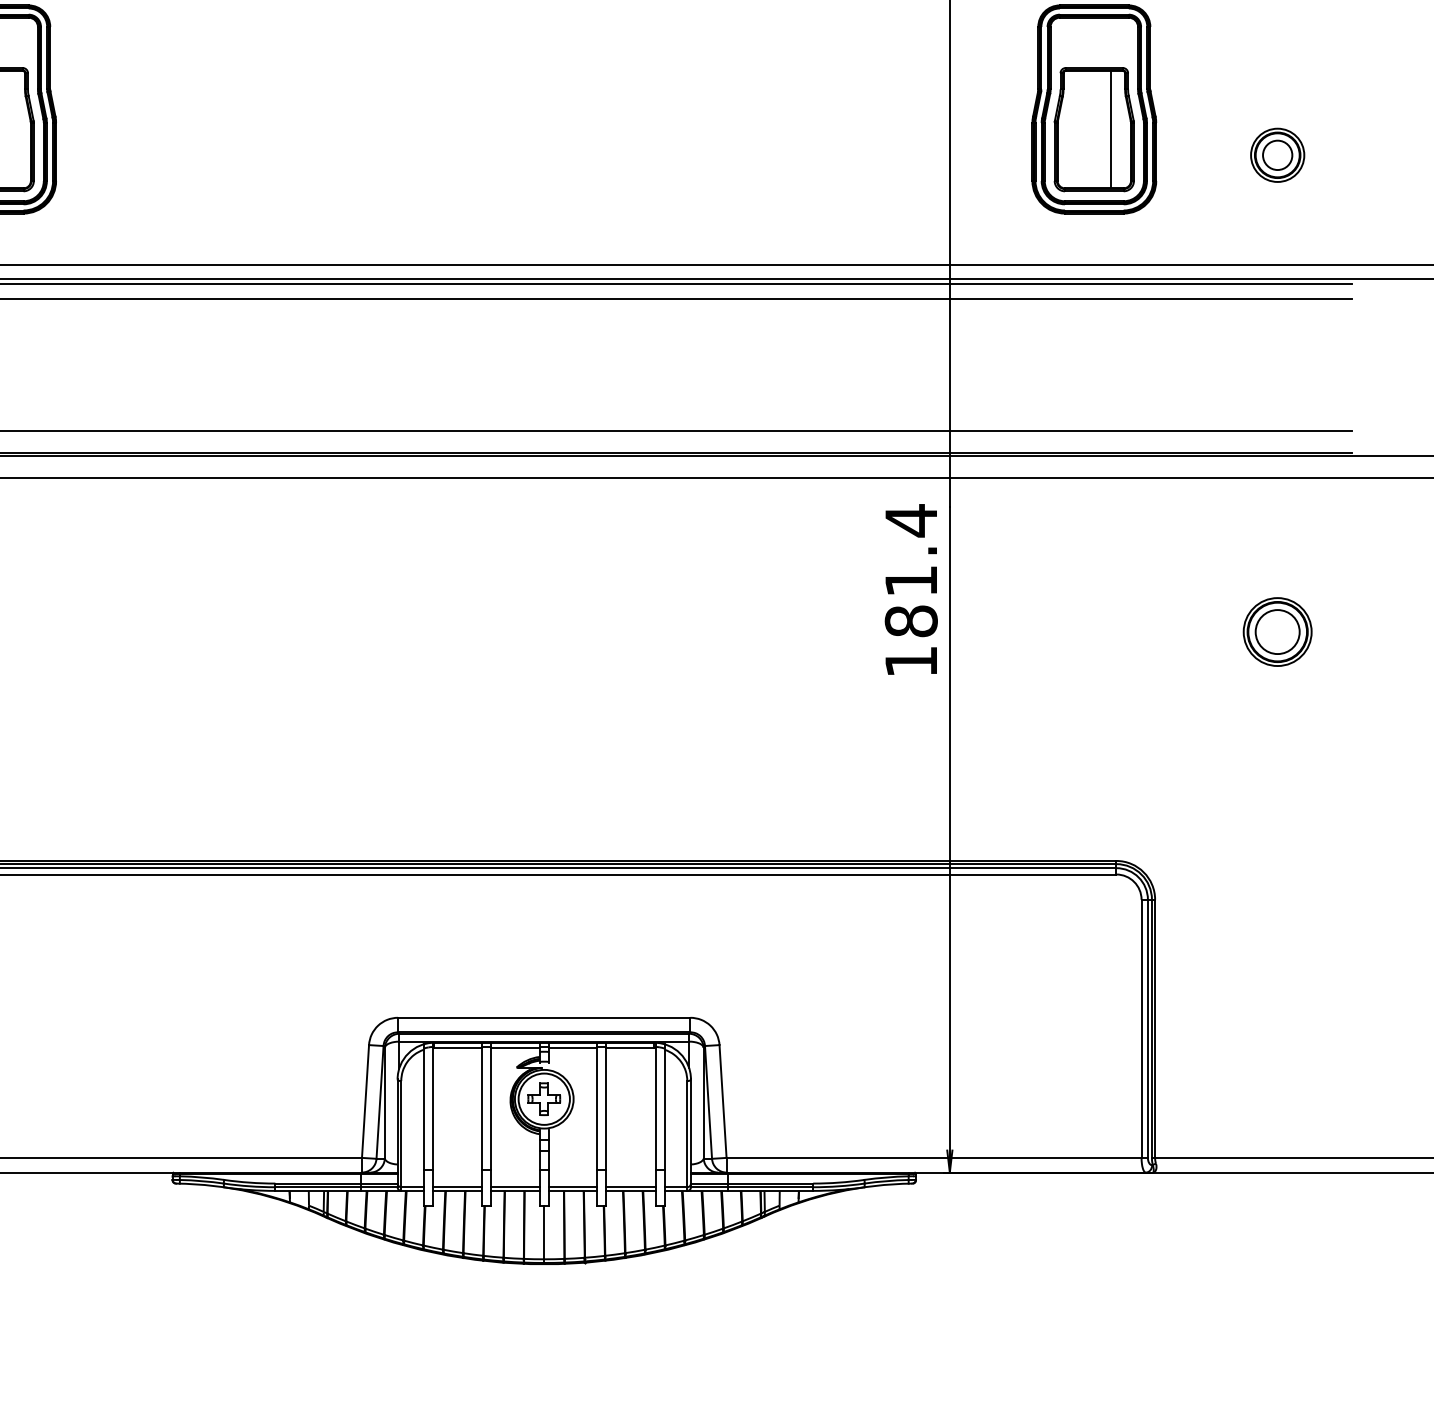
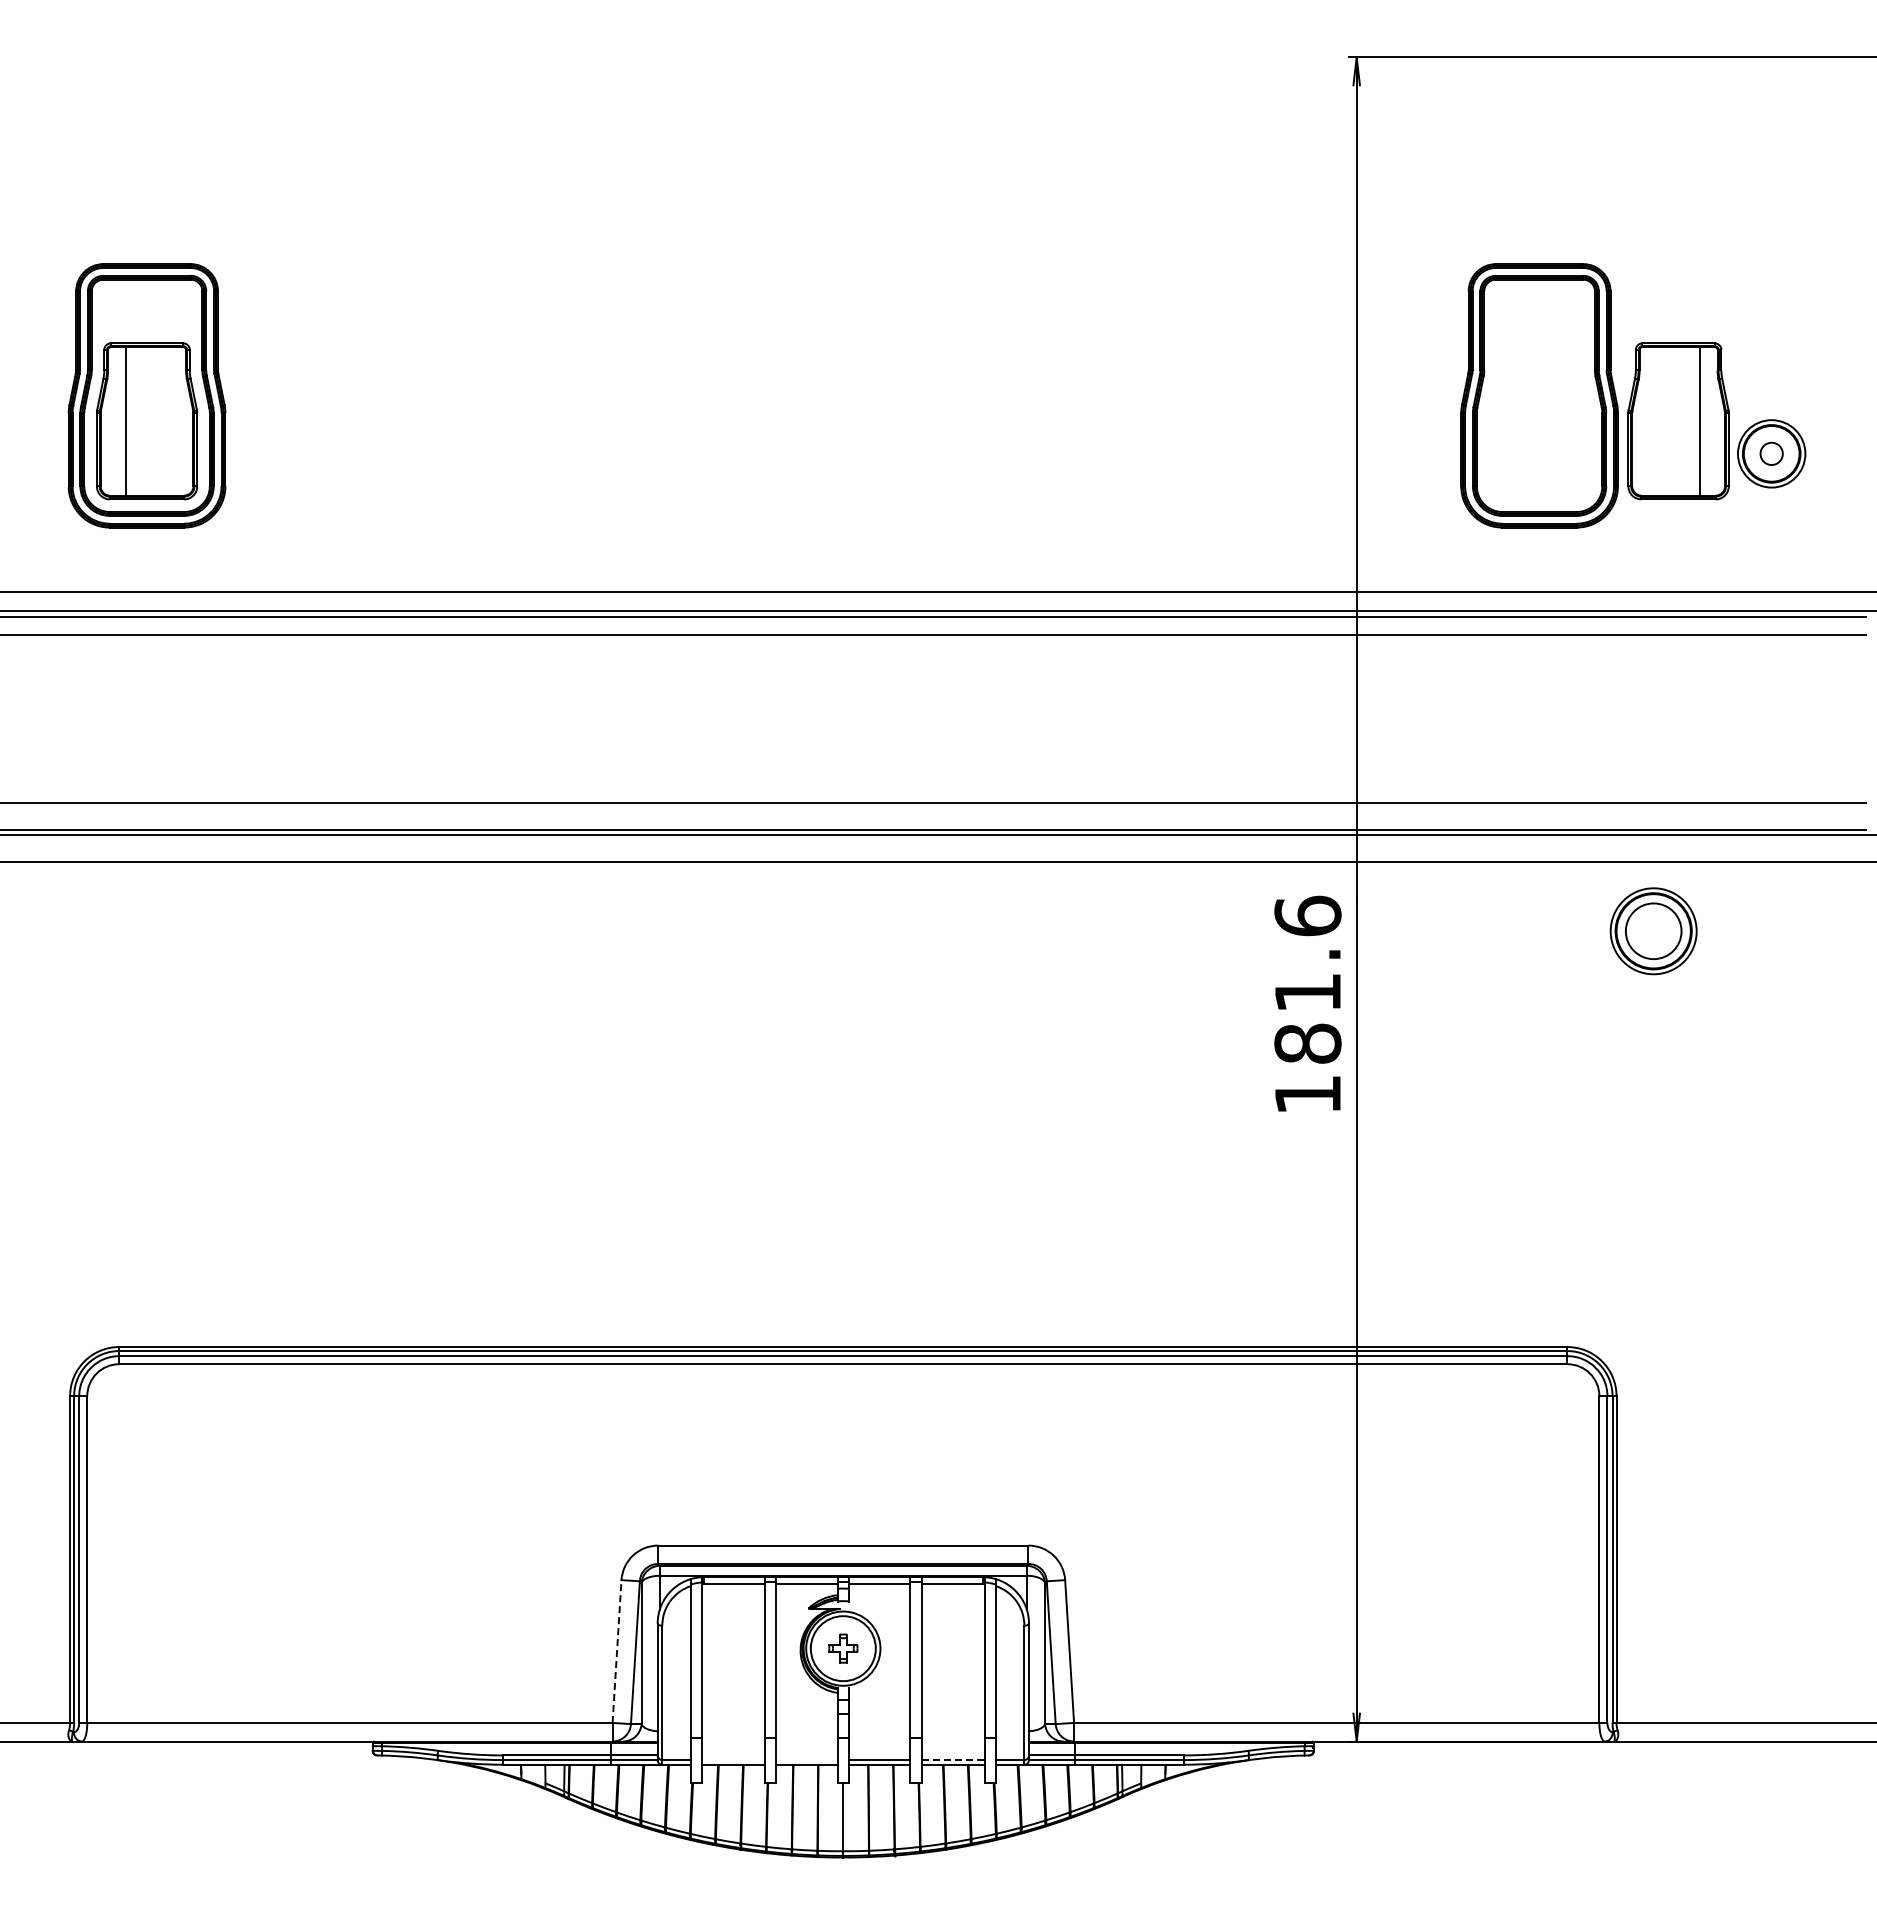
part: (1094, 129) -> (1678, 421), moved
circle: (1277, 155) -> (1771, 453), size x0.6
text: (910, 520) -> (1307, 916), 181.4 -> 181.6
part: (1277, 632) -> (1653, 931), moved
part: (544, 1099) -> (843, 1648), size x0.7
line: (365, 1101) -> (617, 1651), solid -> dashed
line: (457, 1187) -> (733, 1760), removed
line: (515, 1187) -> (806, 1760), removed
line: (631, 1187) -> (953, 1760), solid -> dashed

